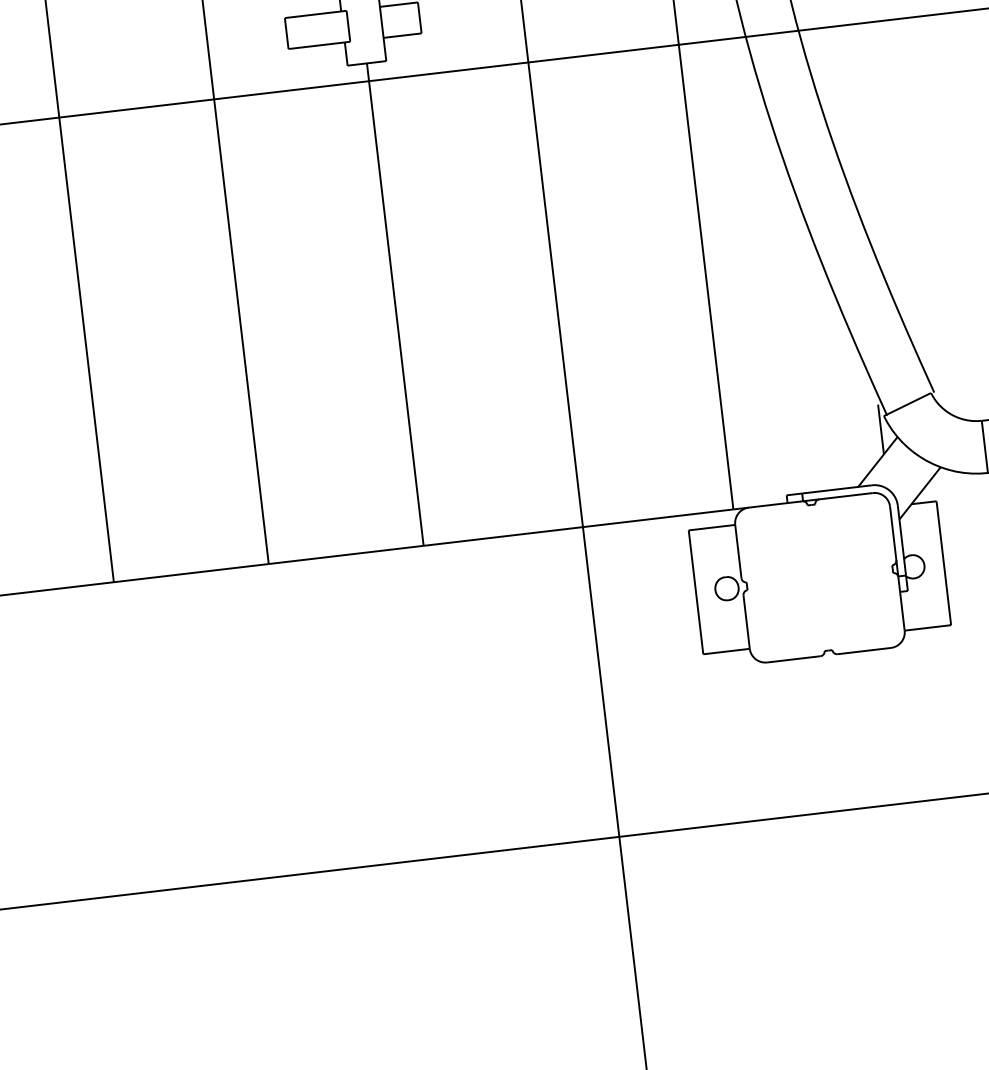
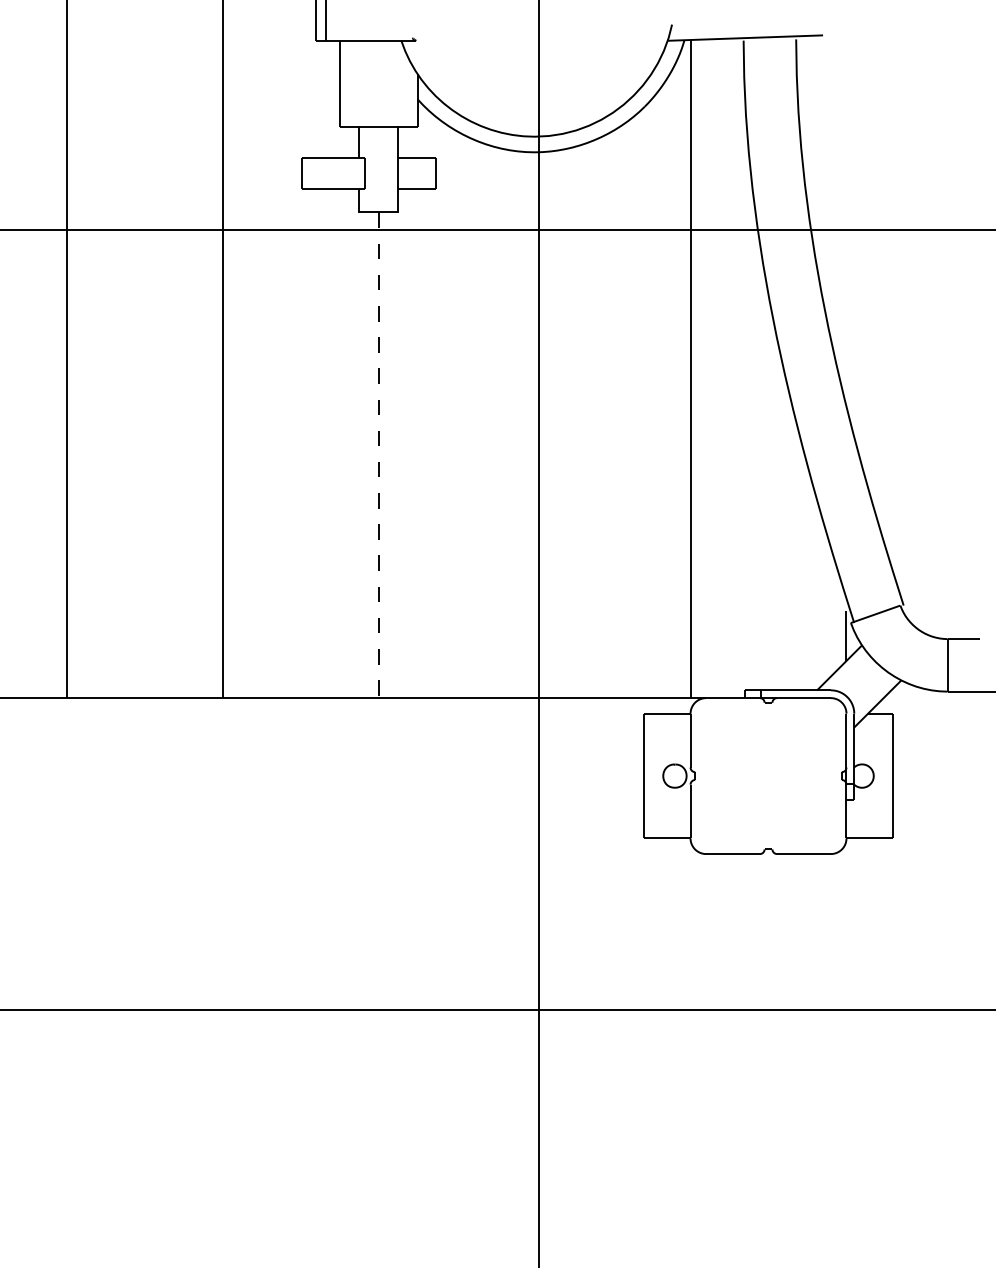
line: (395, 304) -> (378, 455), solid -> dashed

